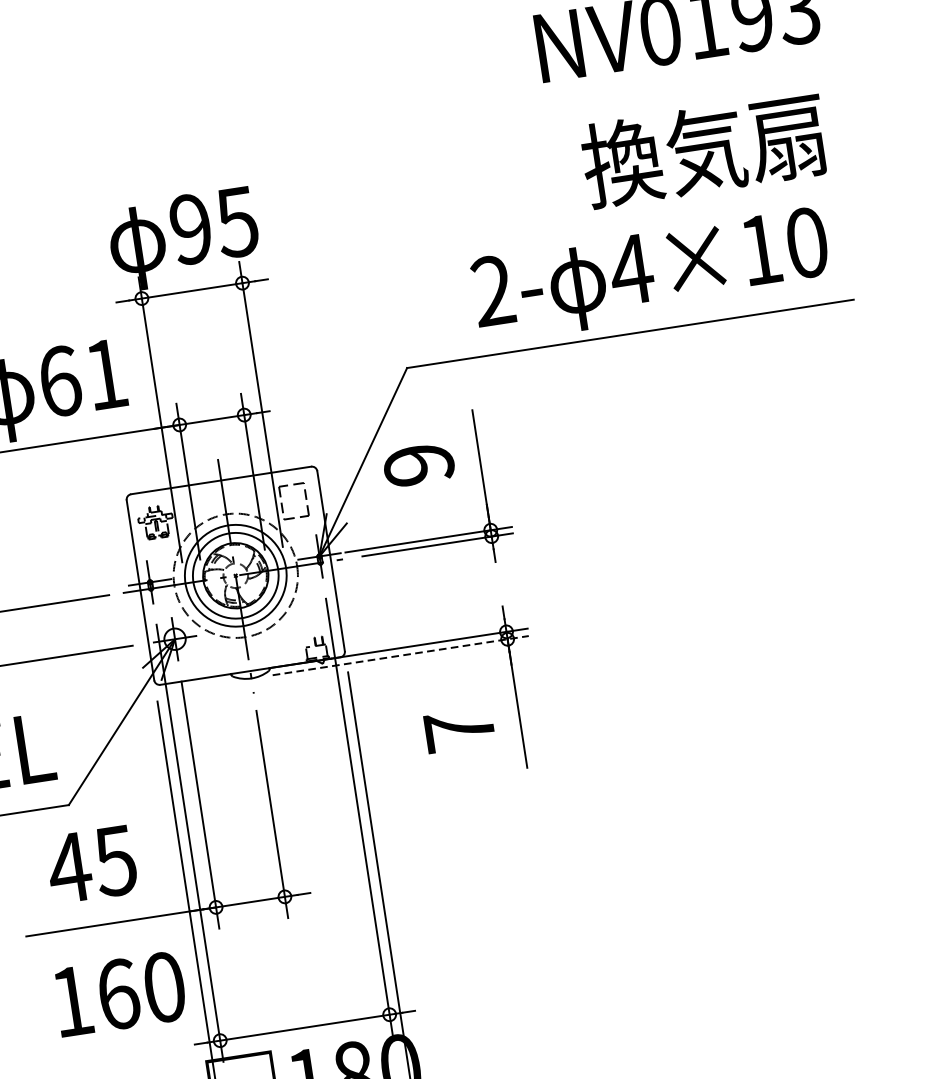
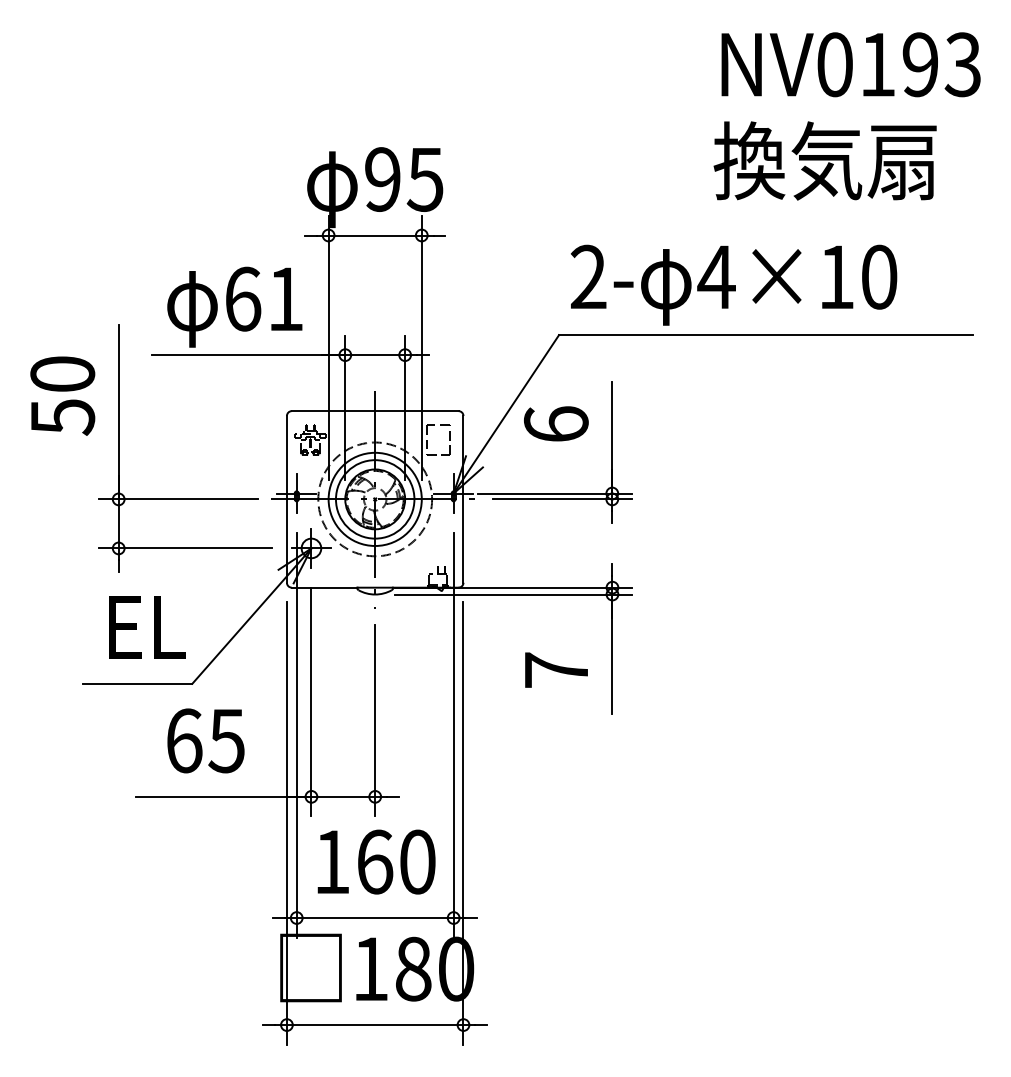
text: (703, 149) -> (824, 160), moved
text: (650, 274) -> (733, 284), moved
text: (418, 465) -> (555, 424), 9 -> 6
line: (400, 655) -> (513, 594), dashed -> solid
text: (68, 867) -> (183, 740), 45 -> 65
text: (119, 993) -> (376, 861), moved

